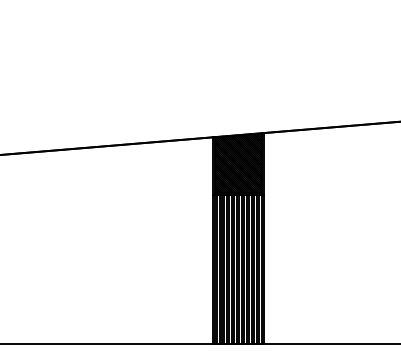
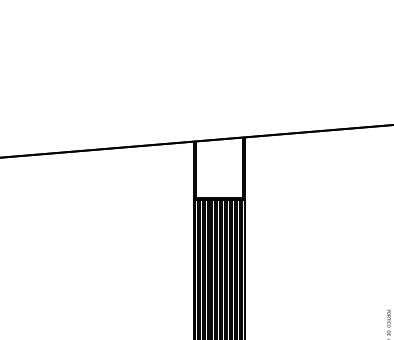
hatch: (238, 163) -> (219, 167), removed

